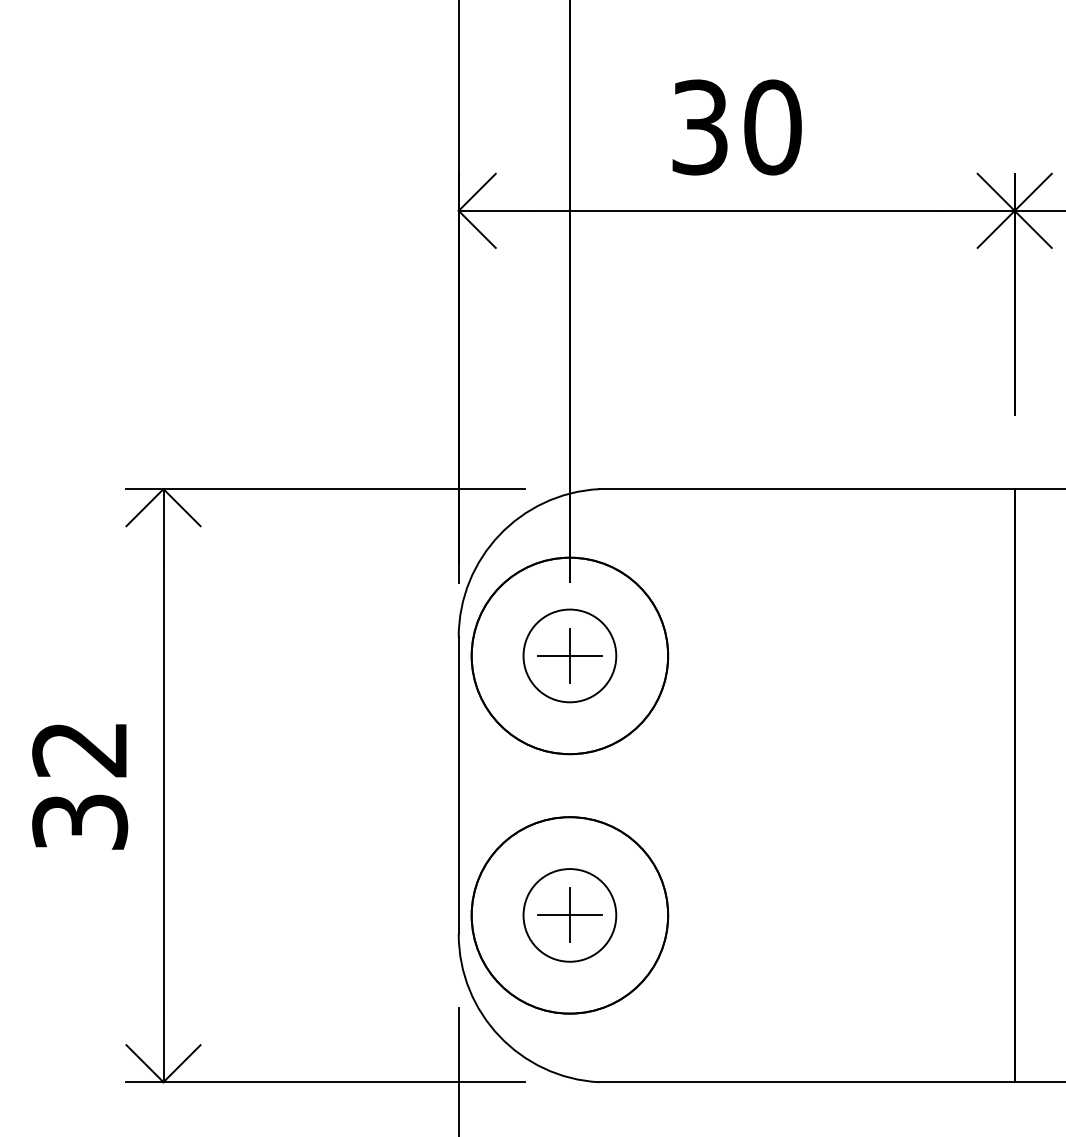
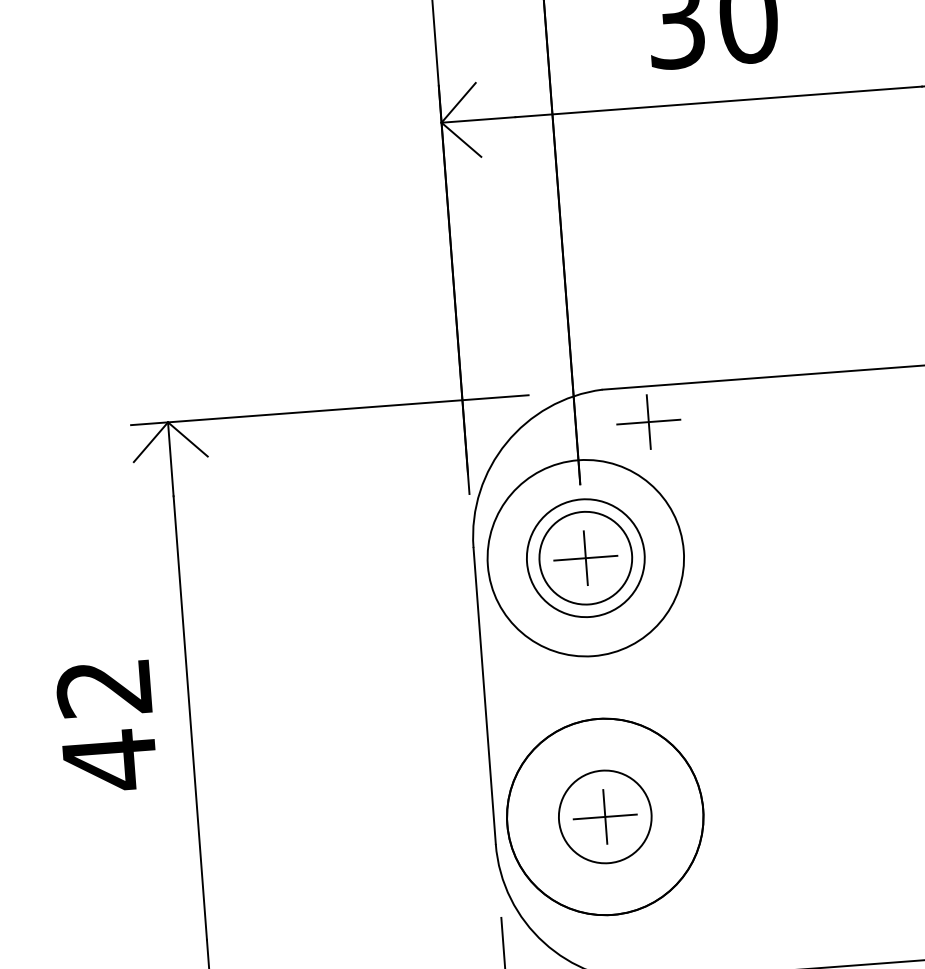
part: (642, 524) -> (648, 421), added
circle: (569, 655) -> (585, 557), size x0.6
text: (80, 822) -> (110, 760), 32 -> 42

